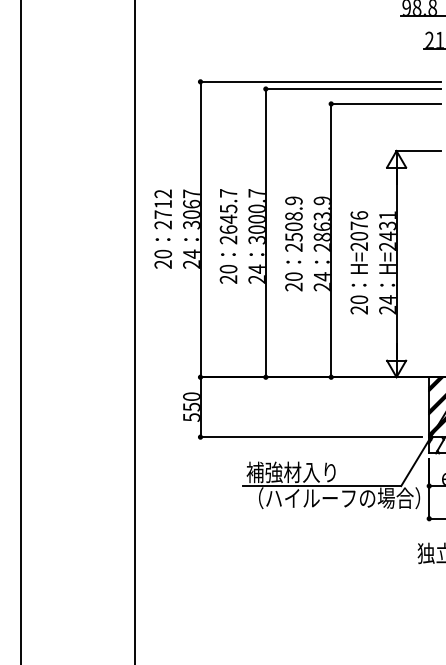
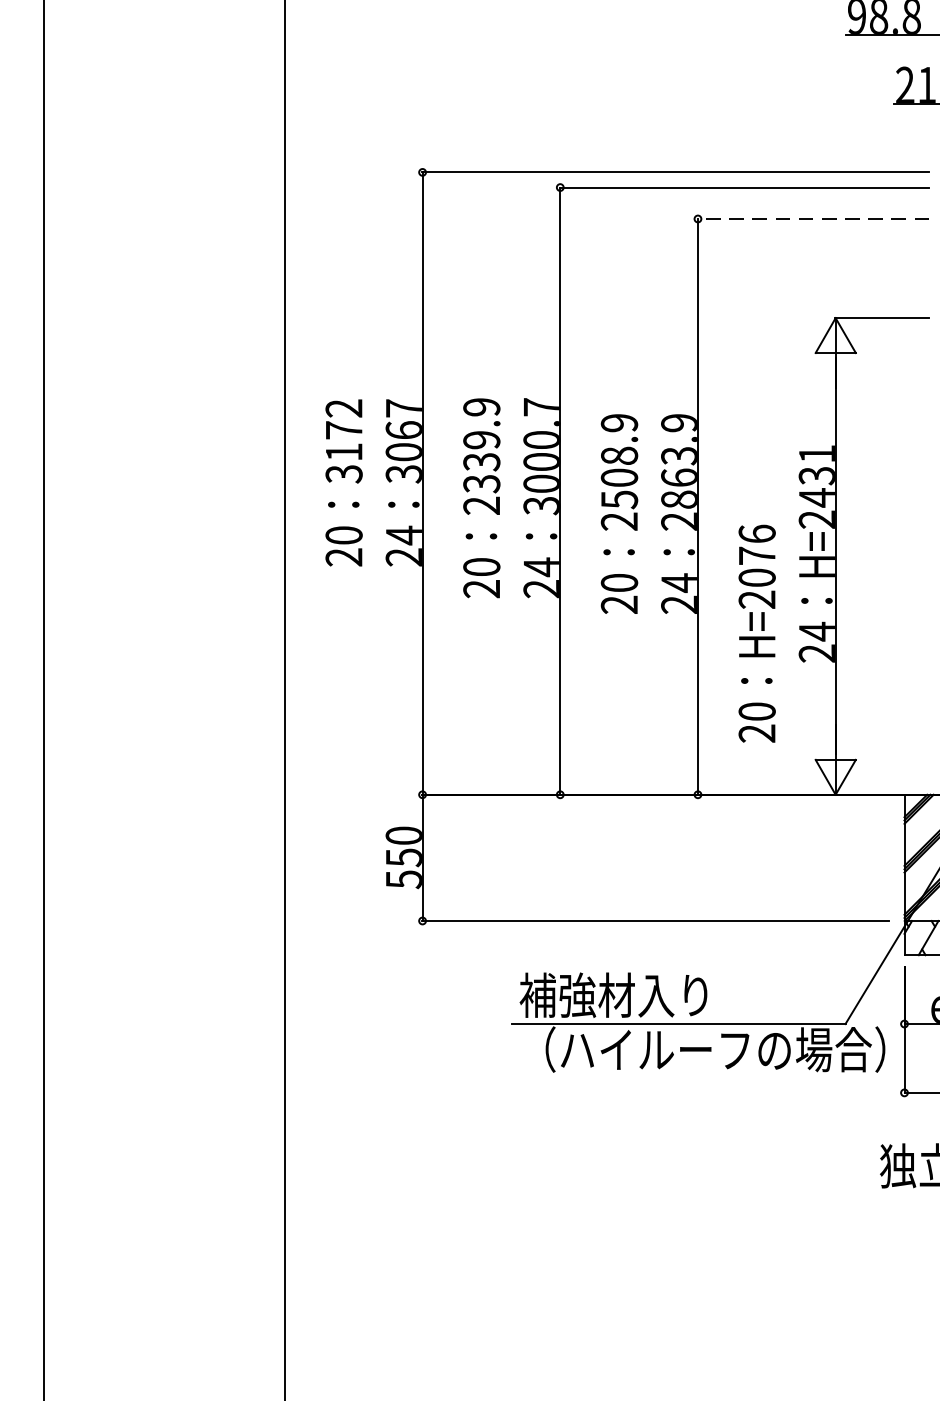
line: (386, 103) -> (814, 218), solid -> dashed
text: (228, 211) -> (481, 445), 2645.7 -> 2339.9
text: (163, 214) -> (344, 451), 2712 -> 3172
text: (359, 262) -> (757, 633), moved

